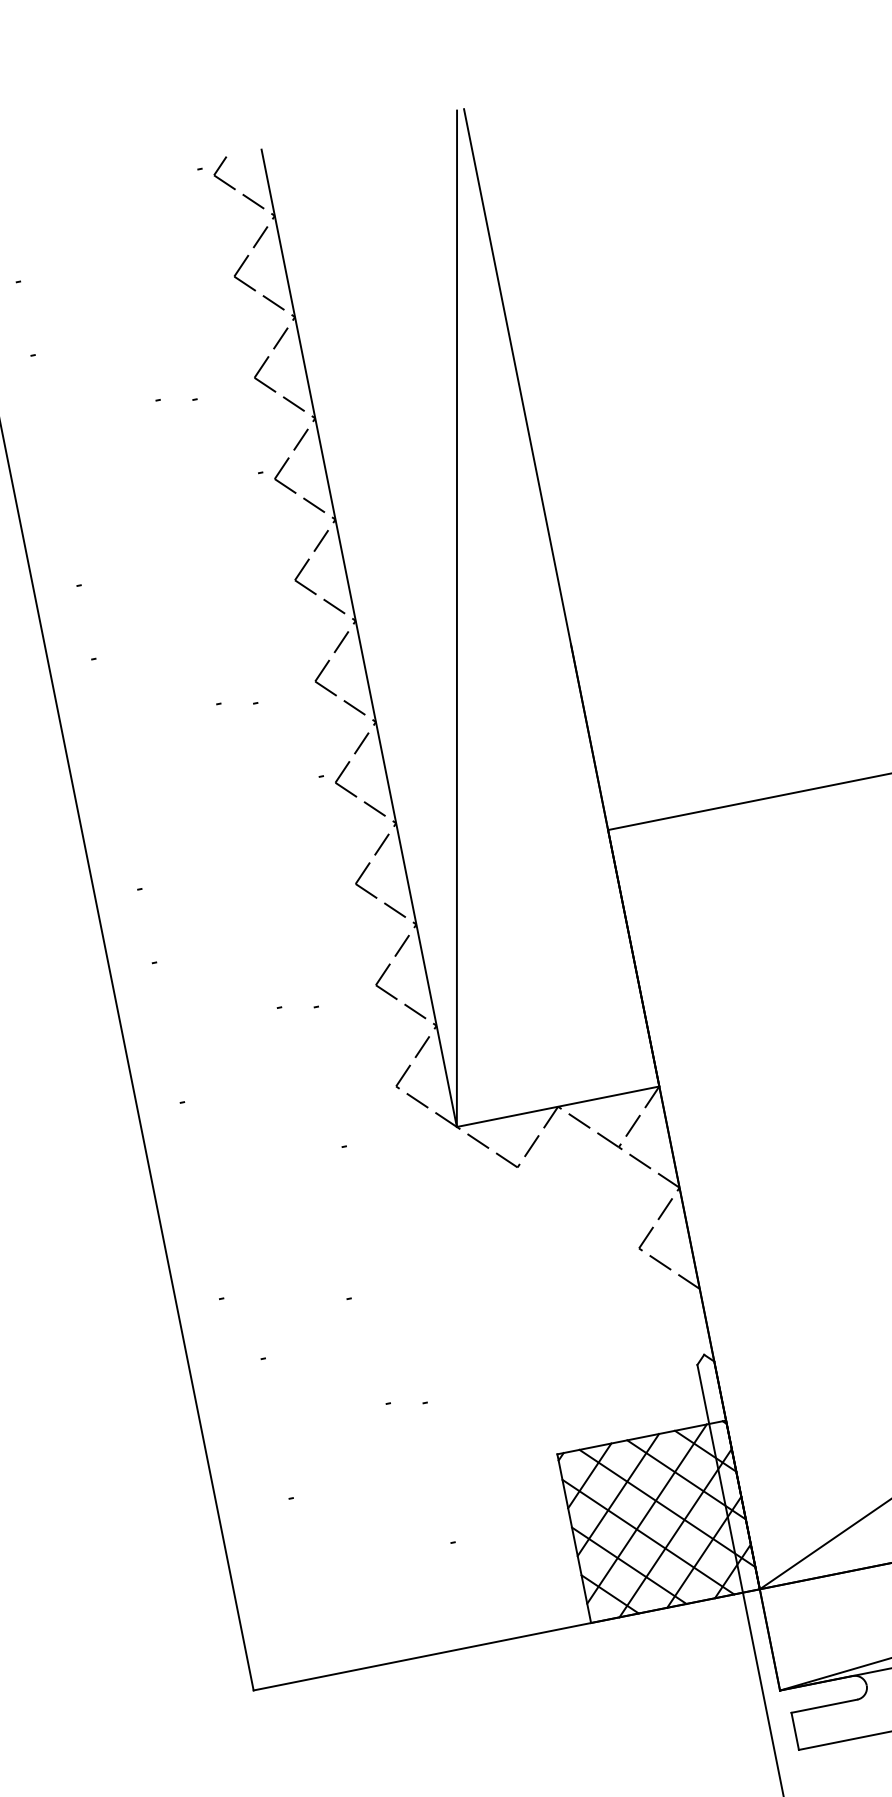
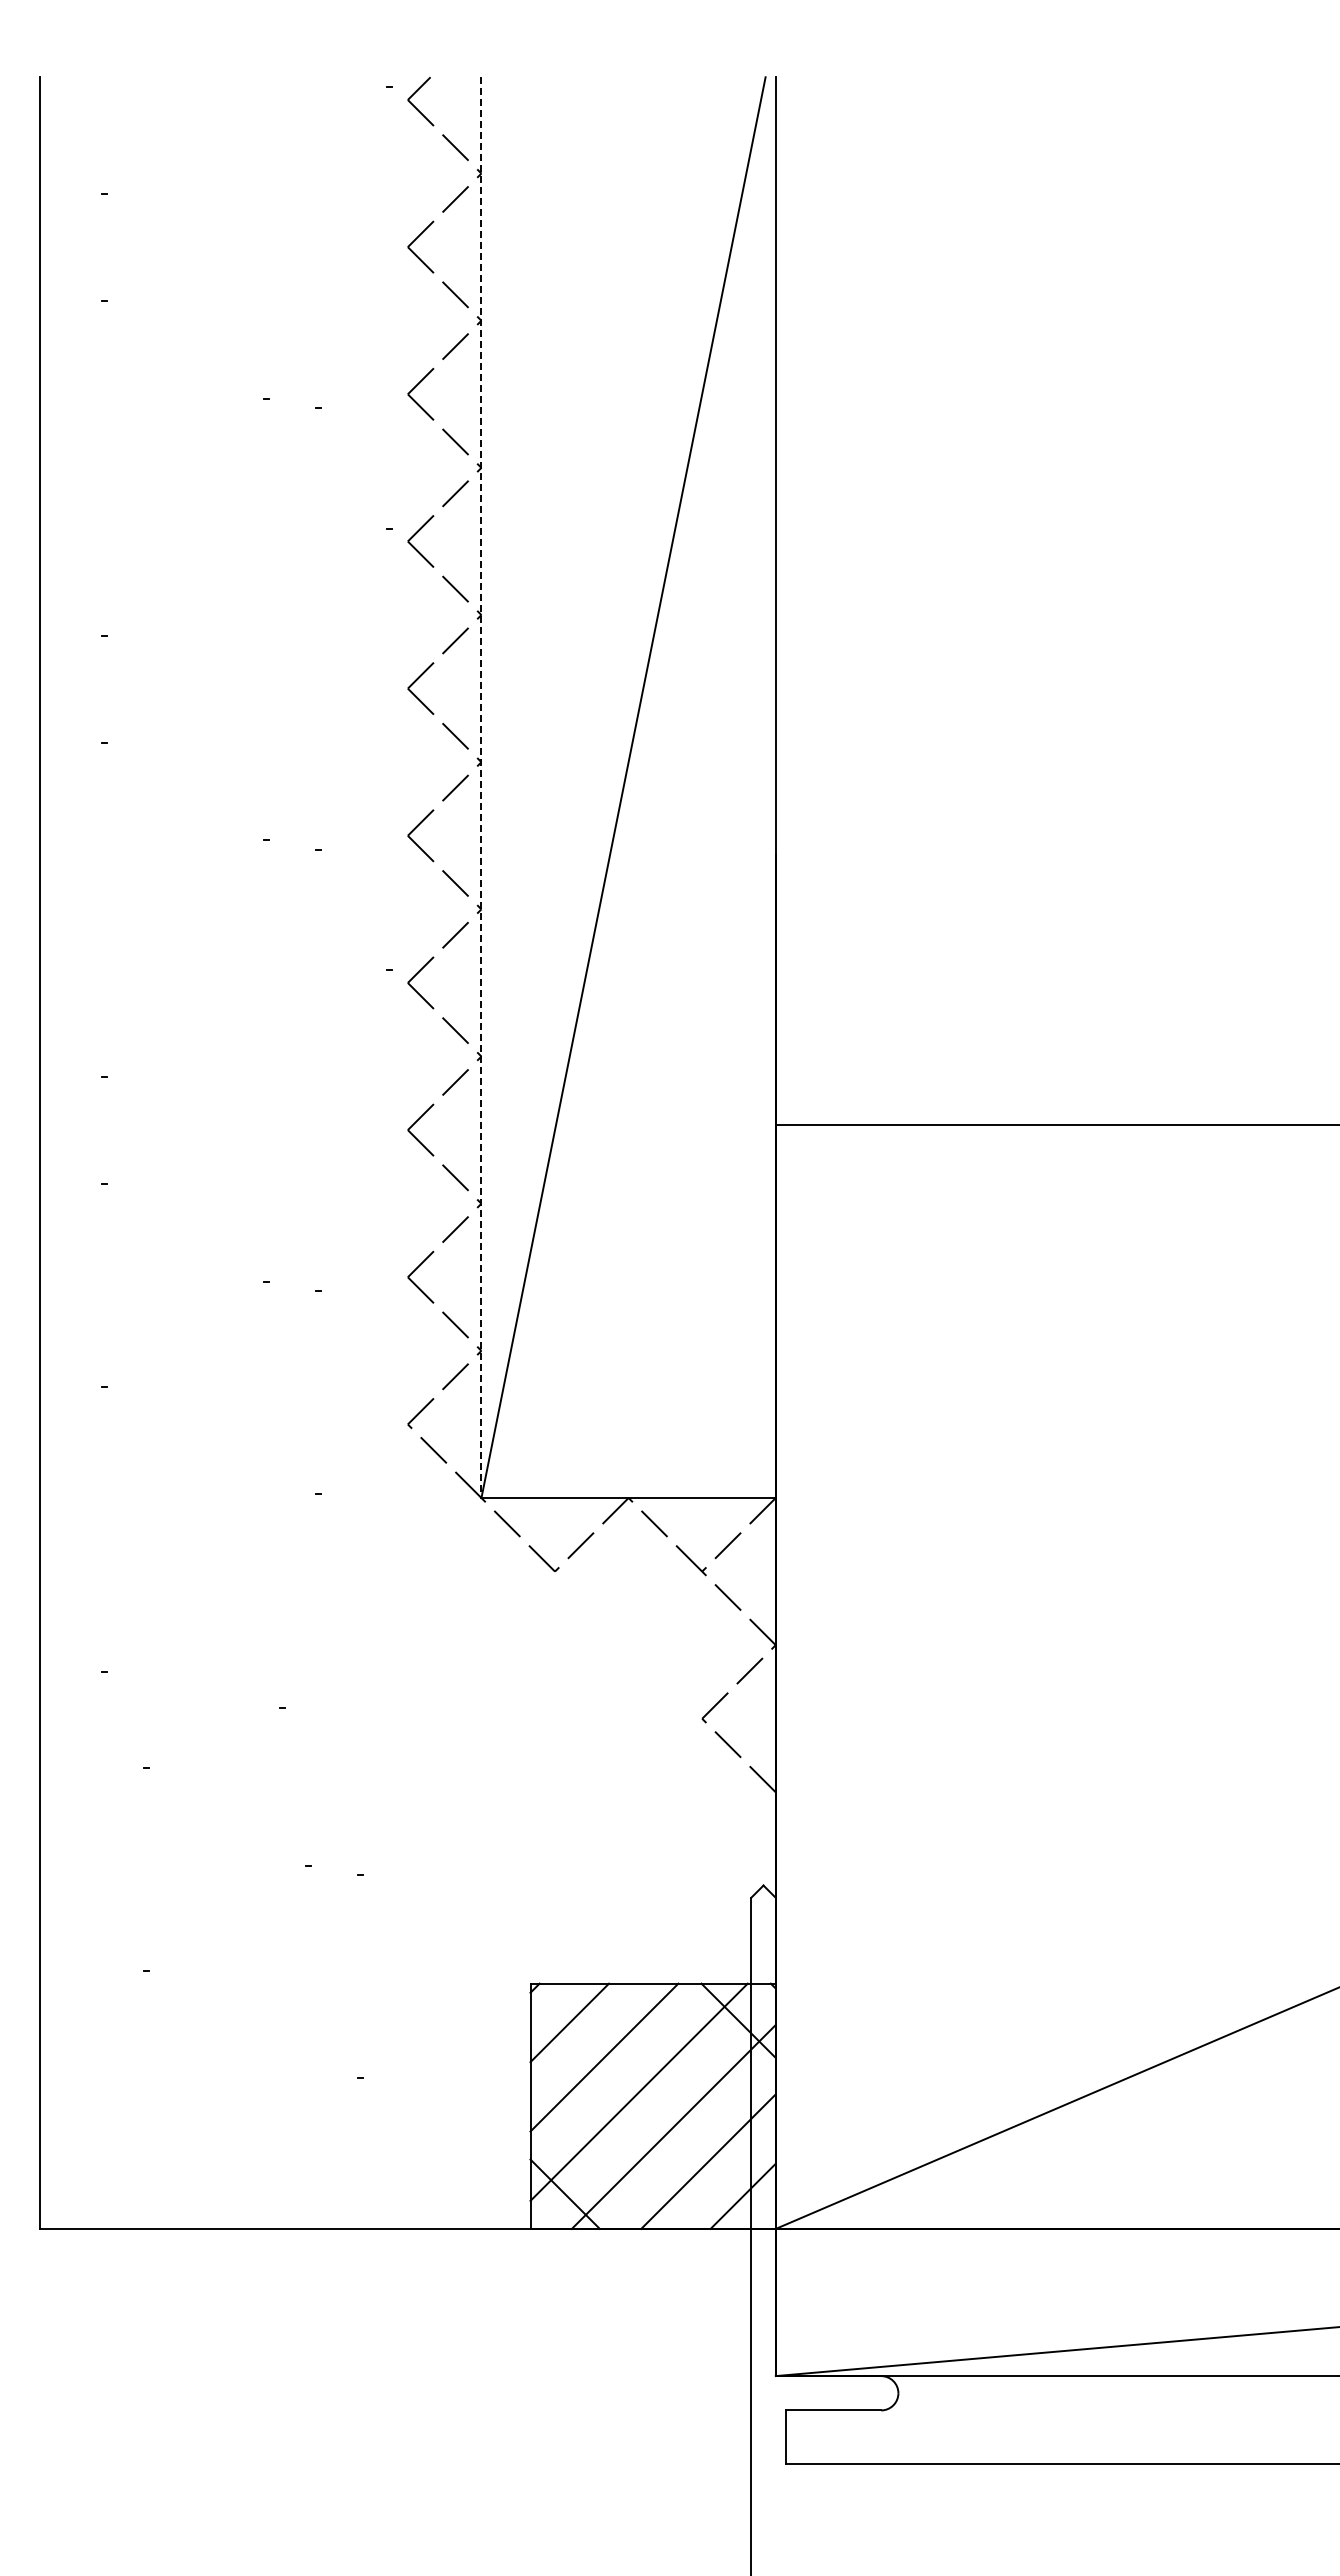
line: (359, 638) -> (481, 788), solid -> dashed
line: (686, 1479) -> (703, 2055), removed
line: (666, 1508) -> (668, 2089), removed
line: (648, 1536) -> (634, 2124), removed
line: (629, 1565) -> (599, 2159), removed

